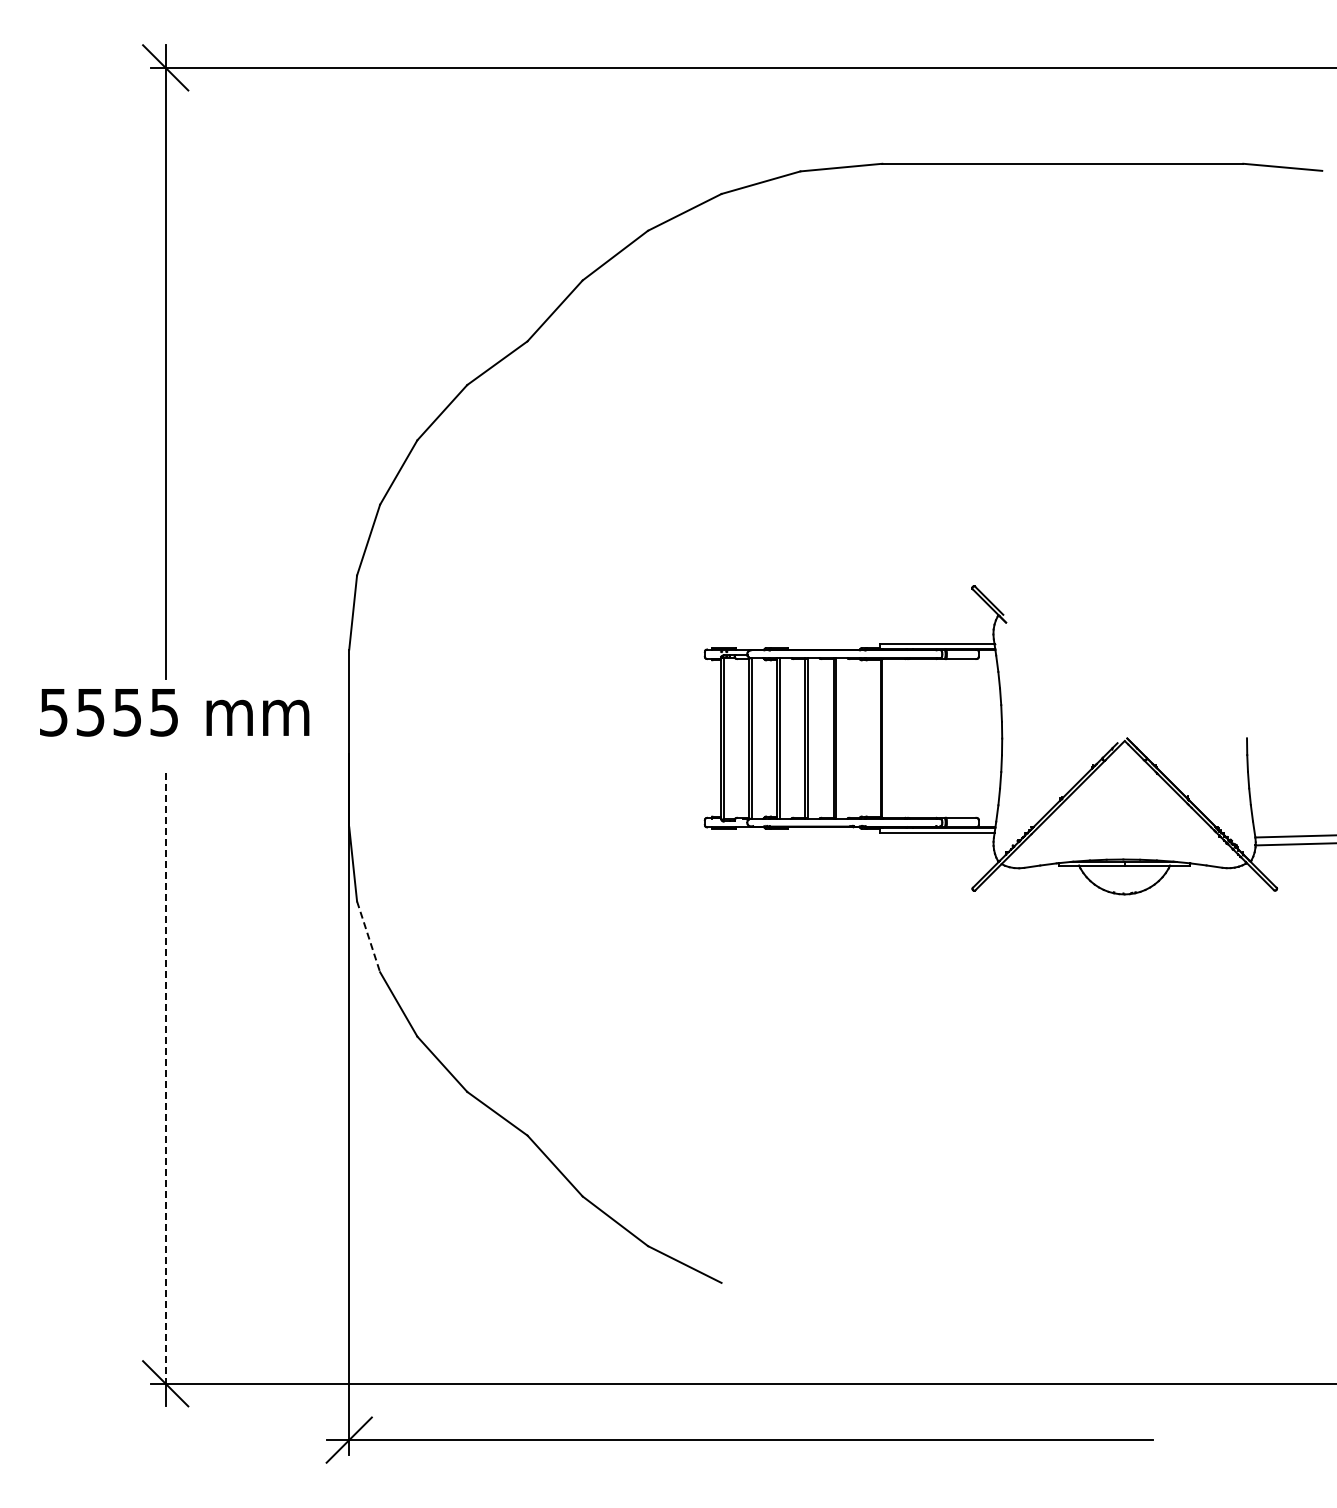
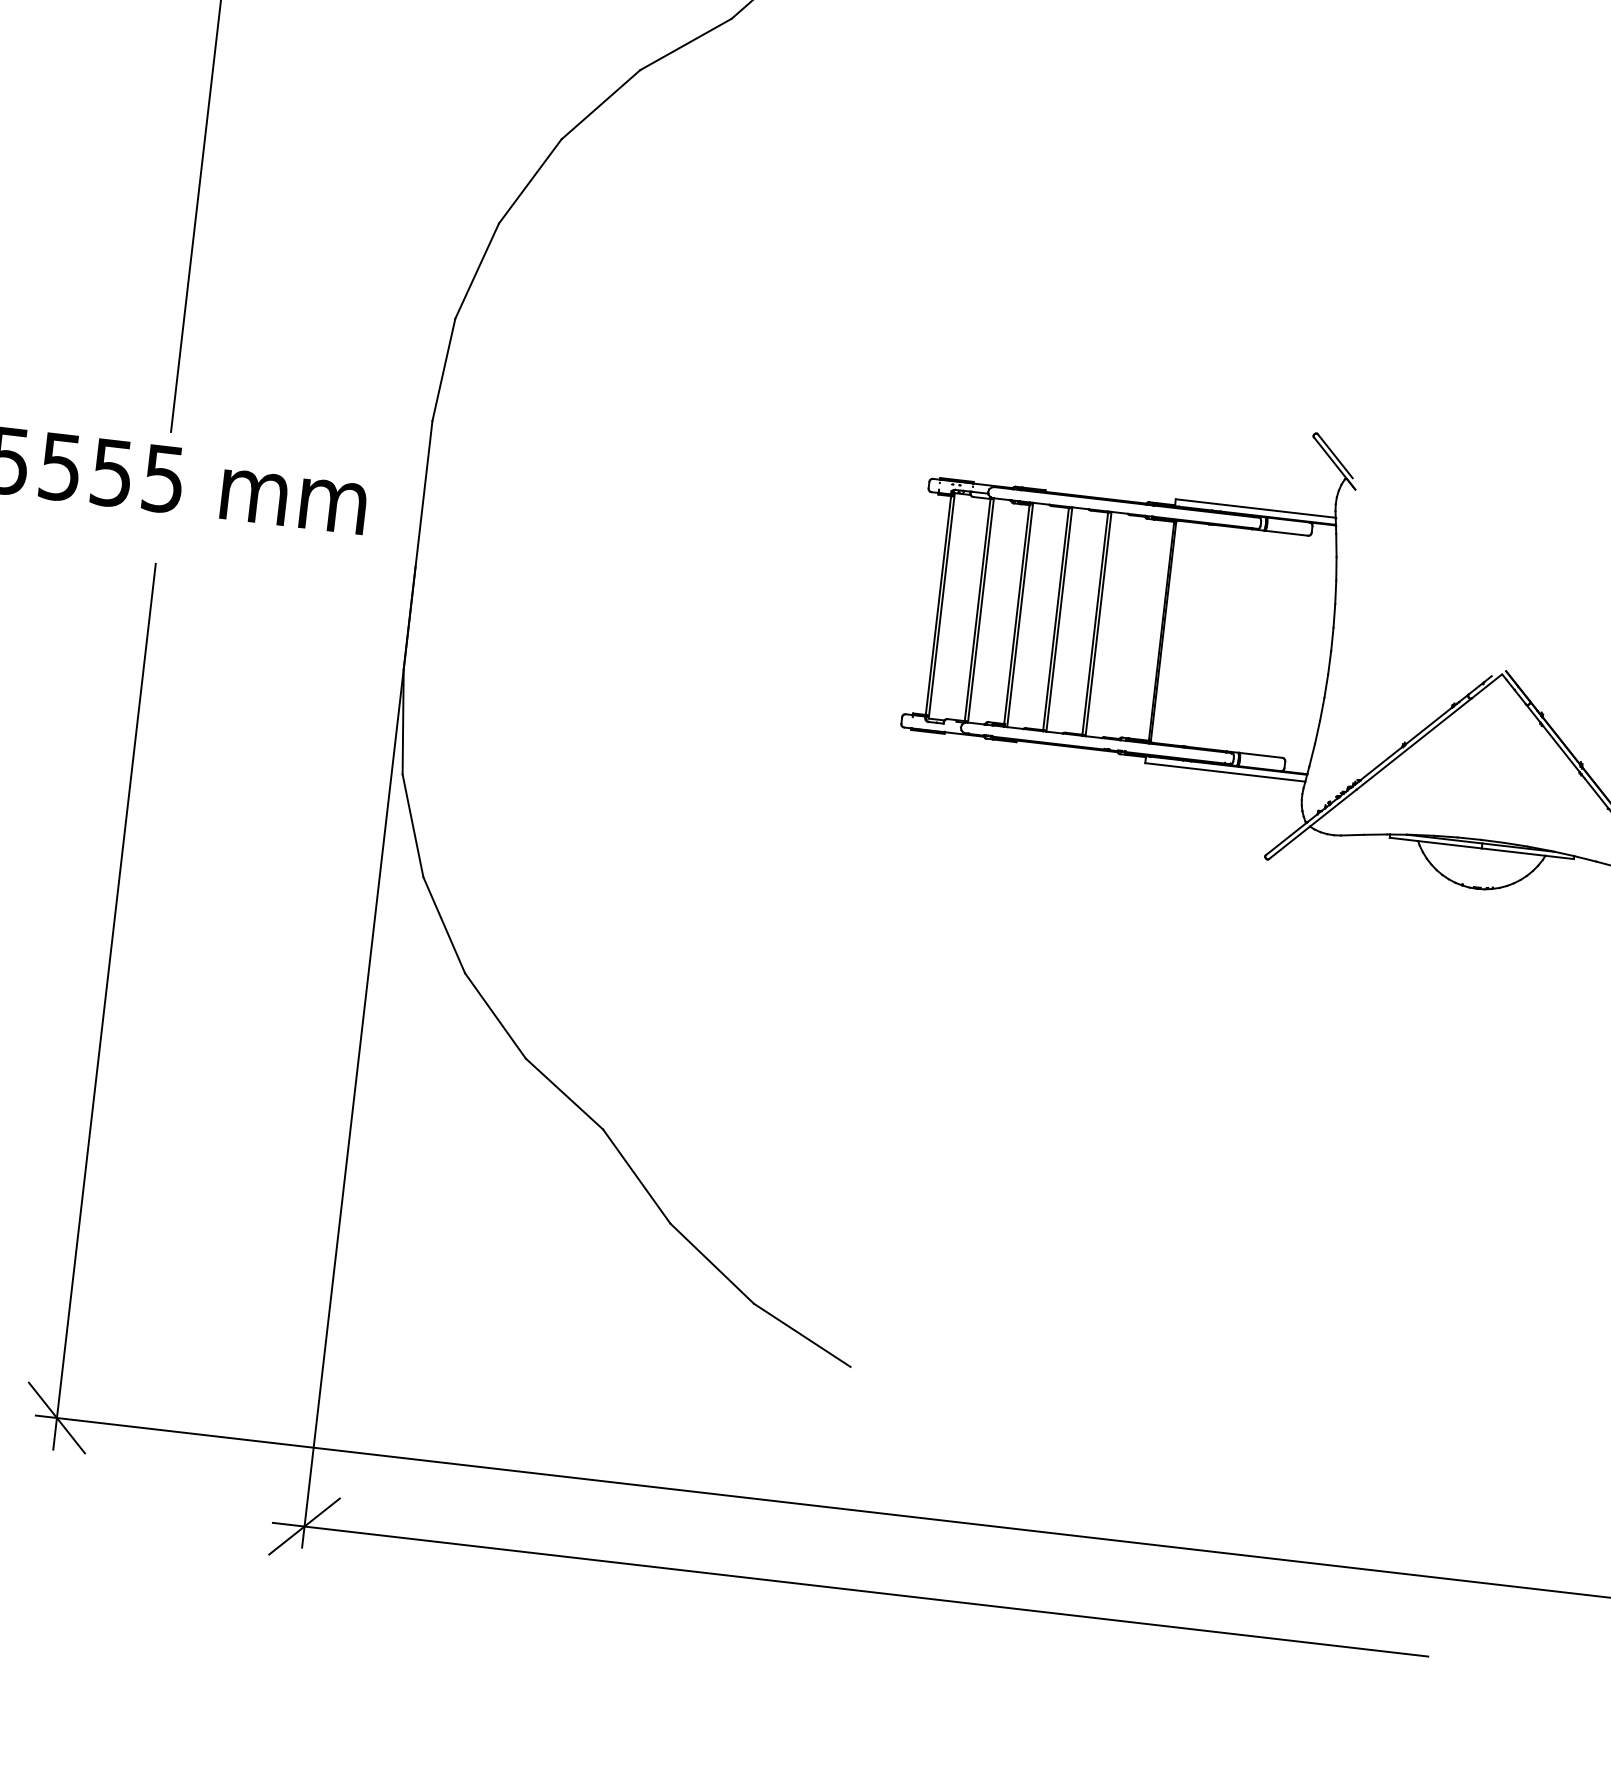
line: (368, 937) -> (412, 826), dashed -> solid
line: (165, 1078) -> (106, 991), dashed -> solid

